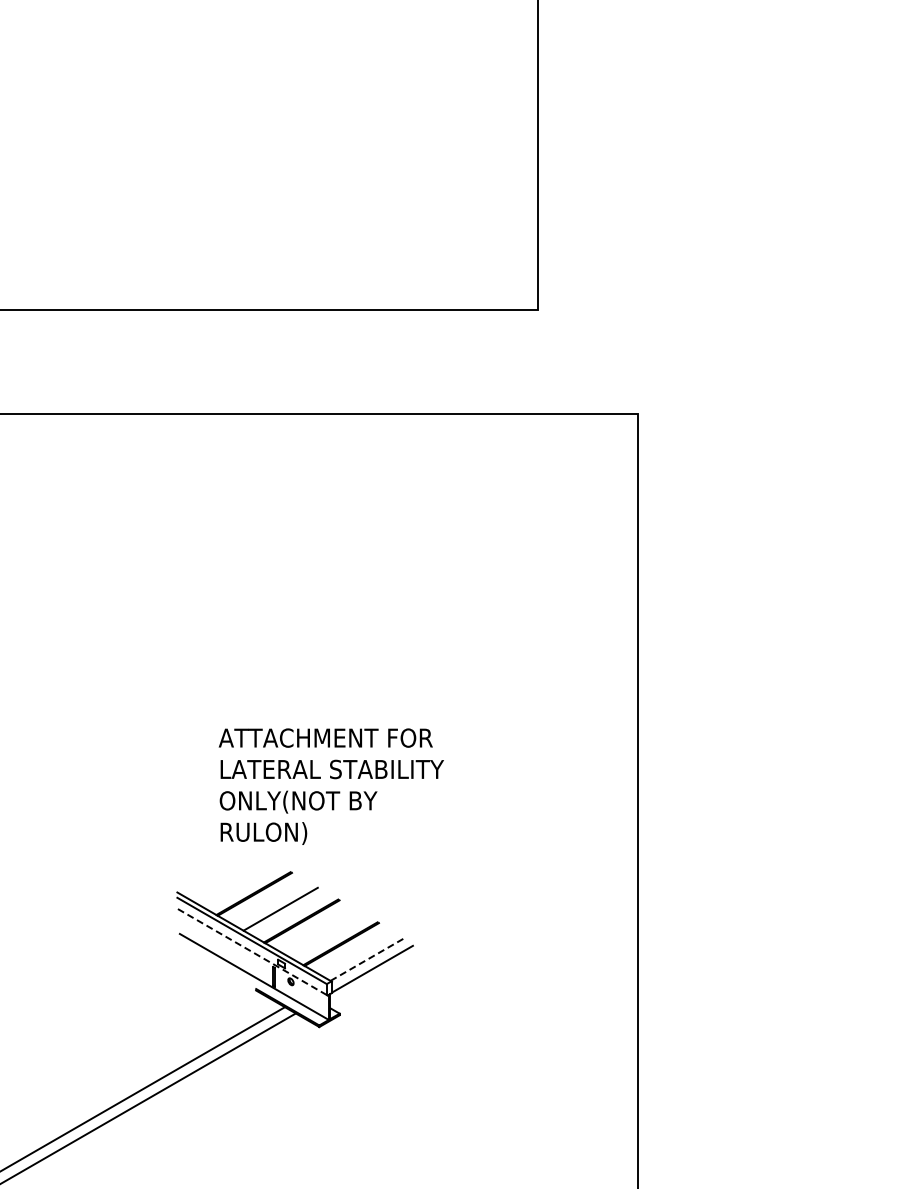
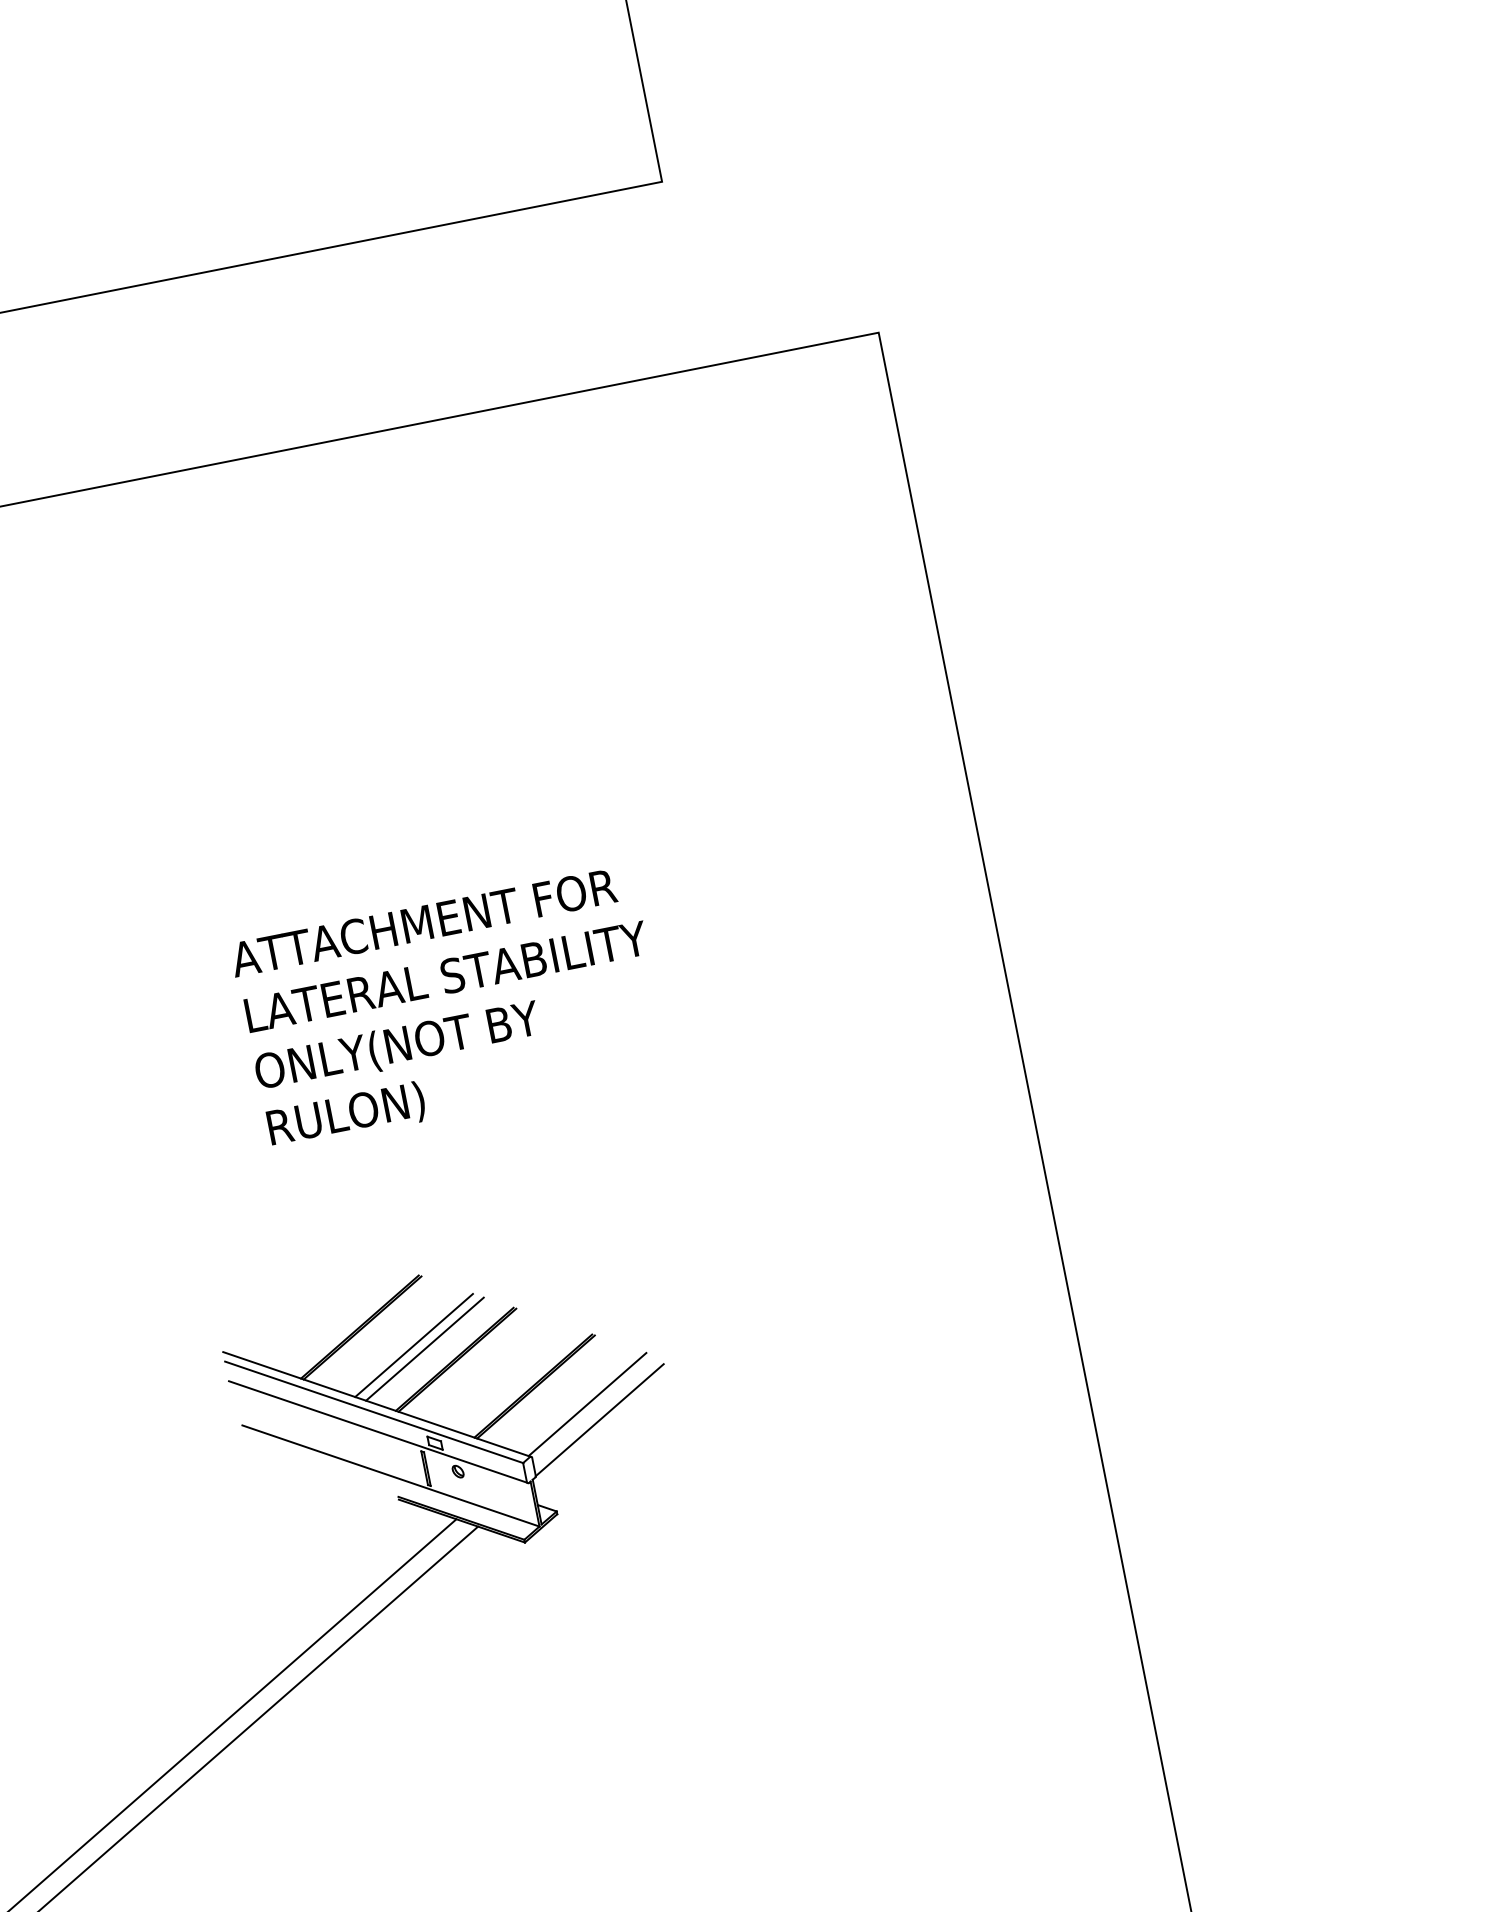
text: (330, 786) -> (449, 1007), moved
line: (286, 911) -> (425, 1347), added
line: (251, 951) -> (376, 1431), dashed -> solid
line: (367, 959) -> (587, 1404), dashed -> solid

